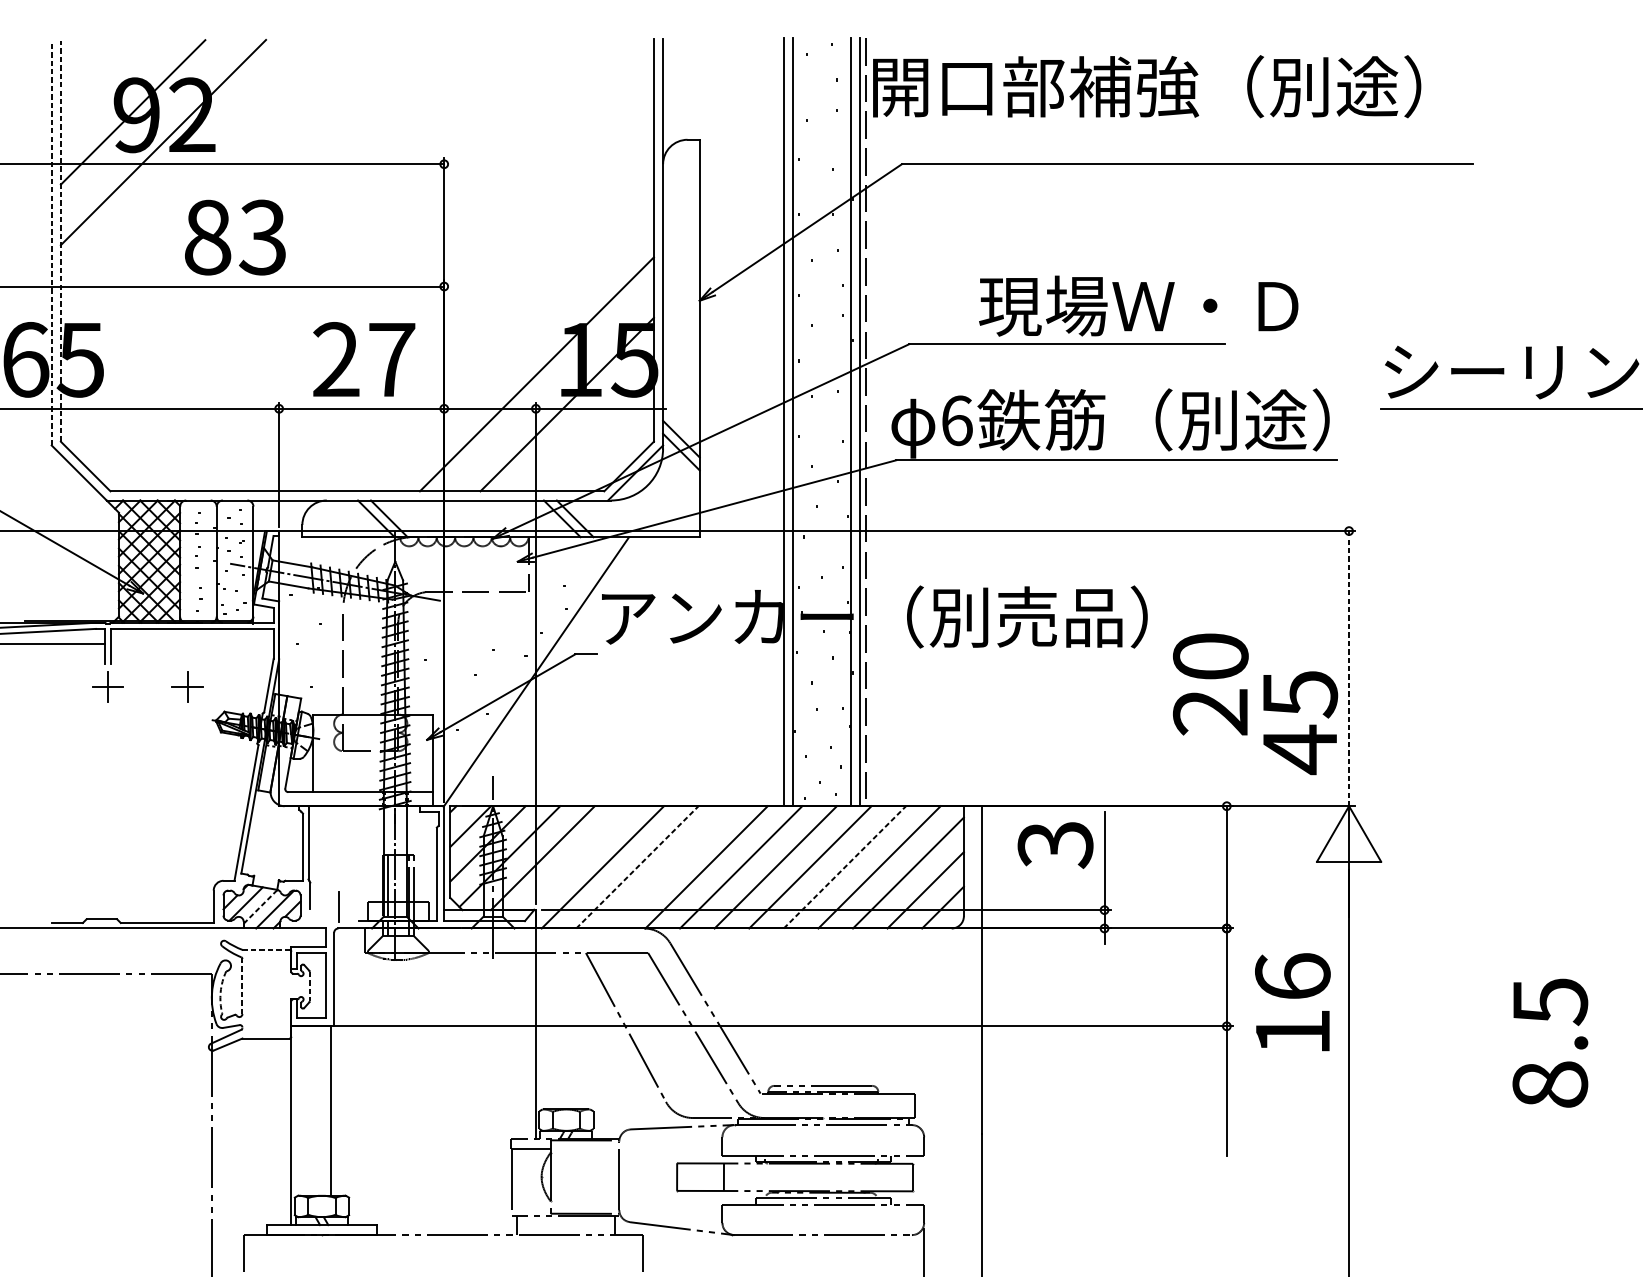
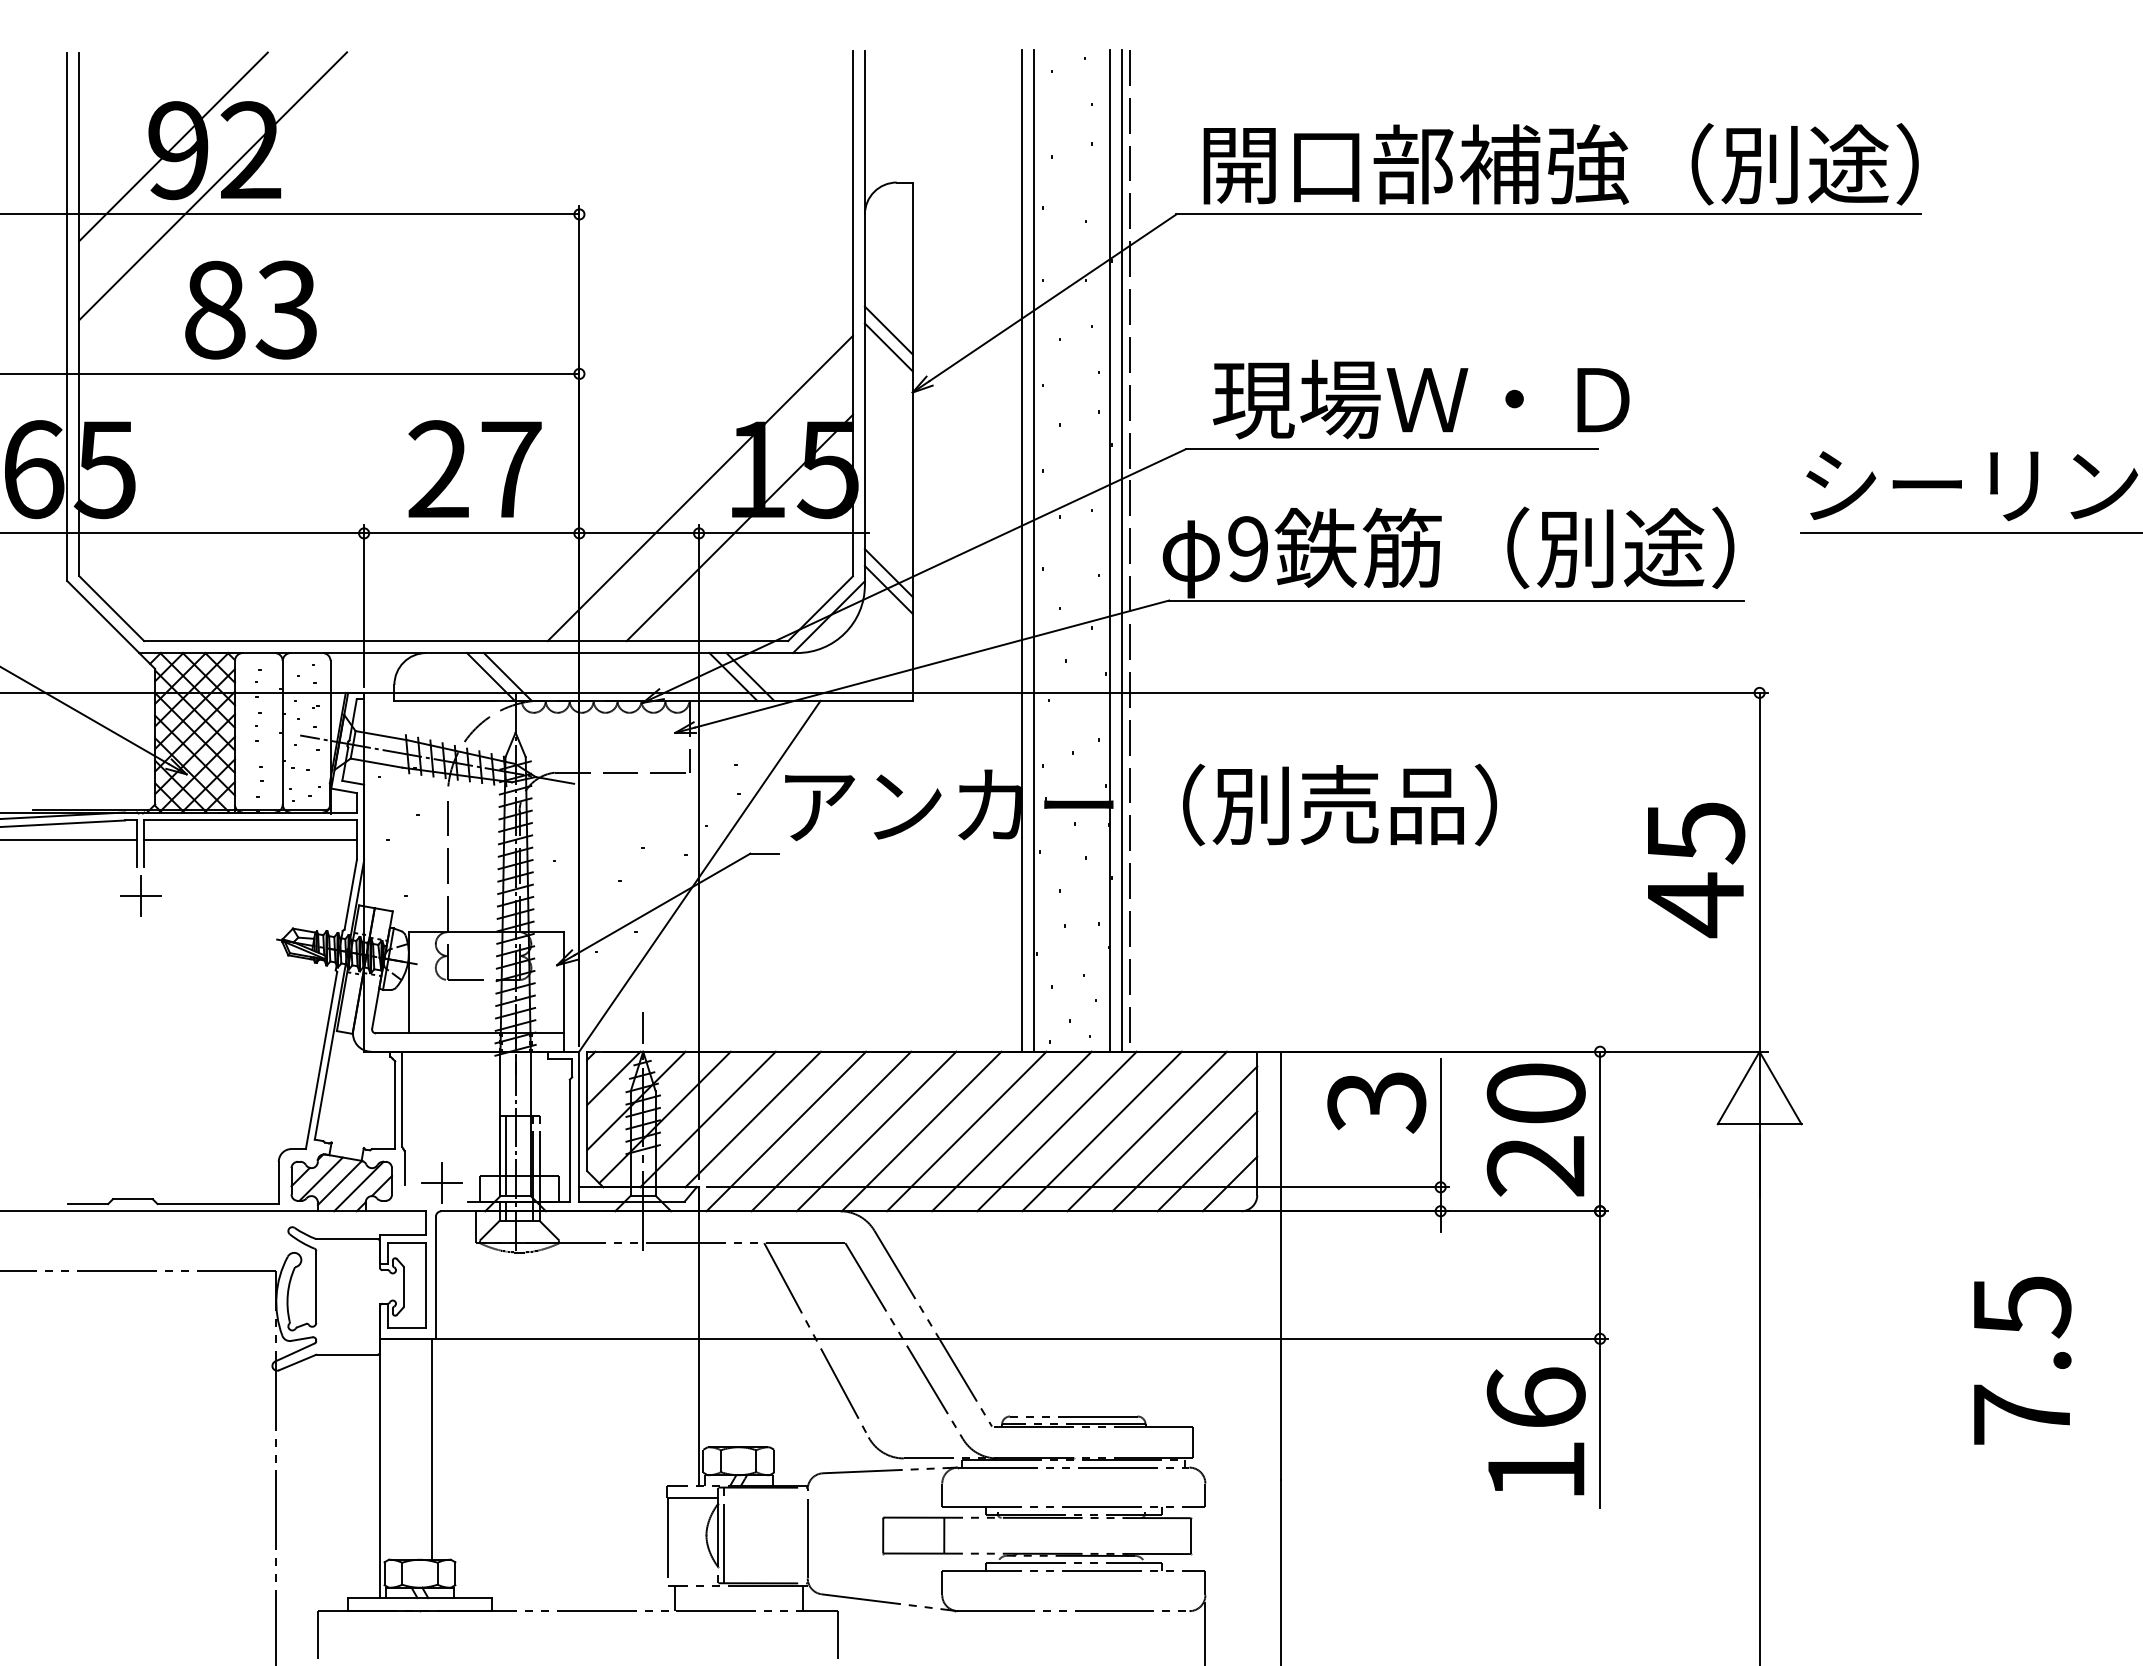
text: (1146, 86) -> (1560, 164), moved
text: (234, 237) -> (250, 309), moved
line: (60, 240) -> (79, 314), dashed -> solid
line: (51, 242) -> (67, 316), dashed -> solid
line: (681, 253) -> (888, 330), added
line: (681, 266) -> (888, 347), added
text: (1138, 306) -> (1420, 399), moved
text: (957, 421) -> (1248, 549), 6 -> 9
line: (192, 644) -> (250, 840), added
line: (1348, 668) -> (1759, 872), dashed -> solid
text: (1210, 684) -> (1535, 1129), moved
part: (187, 686) -> (244, 895), removed
text: (1300, 723) -> (1696, 870), moved
line: (576, 858) -> (752, 1119), added
line: (637, 867) -> (831, 1131), dashed -> solid
line: (671, 867) -> (876, 1131), added
line: (845, 867) -> (1102, 1131), dashed -> solid
line: (261, 906) -> (340, 1182), dashed -> solid
line: (339, 907) -> (442, 1183), added
line: (265, 950) -> (346, 1239), dashed -> solid
line: (242, 986) -> (316, 1287), dashed -> solid
line: (309, 986) -> (403, 1287), dashed -> solid
arc: (220, 992) -> (287, 1294), dashed -> solid
text: (1292, 1002) -> (1535, 1431), moved
text: (1549, 1084) -> (2021, 1414), 8.5 -> 7.5
line: (555, 1177) -> (724, 1535), added

